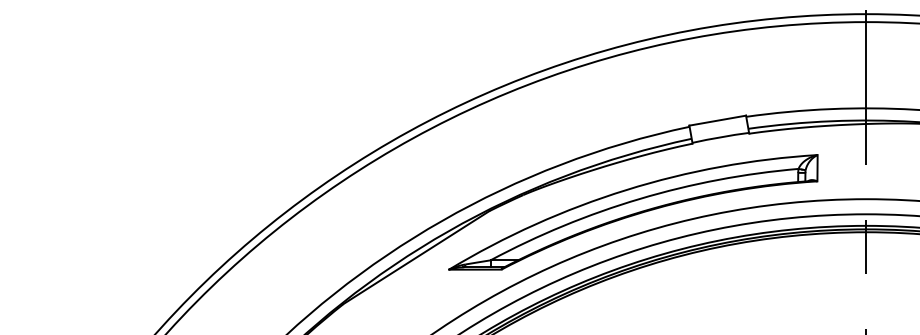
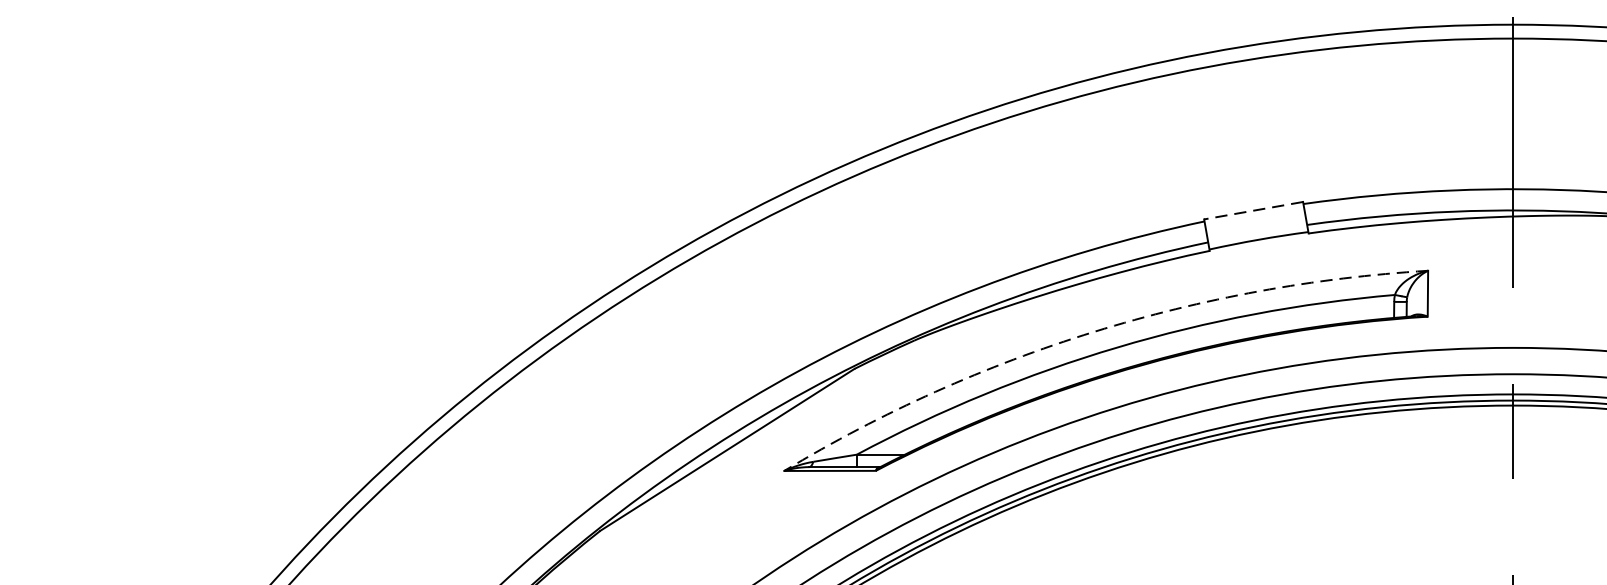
line: (717, 120) -> (1253, 210), solid -> dashed
arc: (626, 190) -> (1094, 332), solid -> dashed

